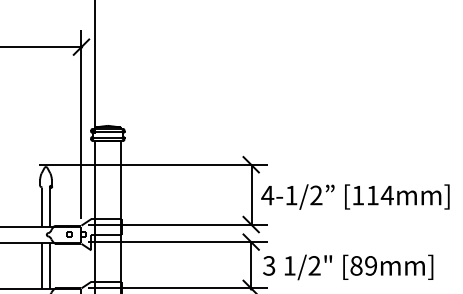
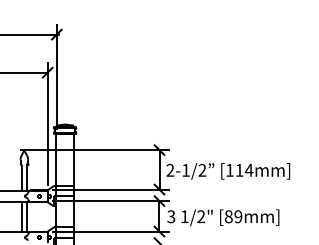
text: (267, 194) -> (170, 169), 4-1/2 -> 2-1/2

